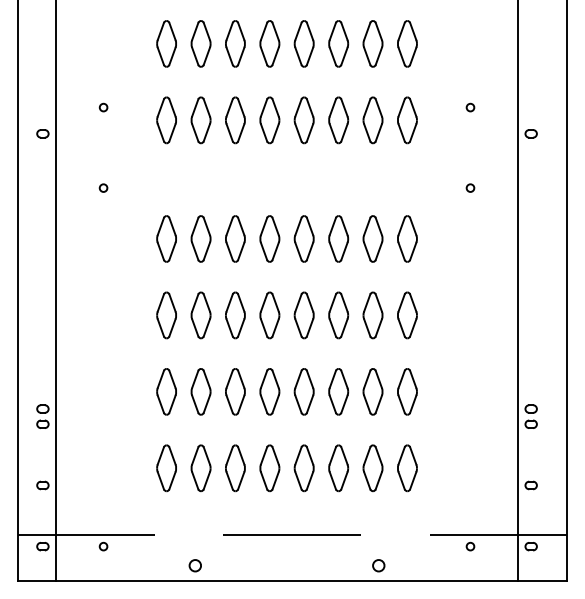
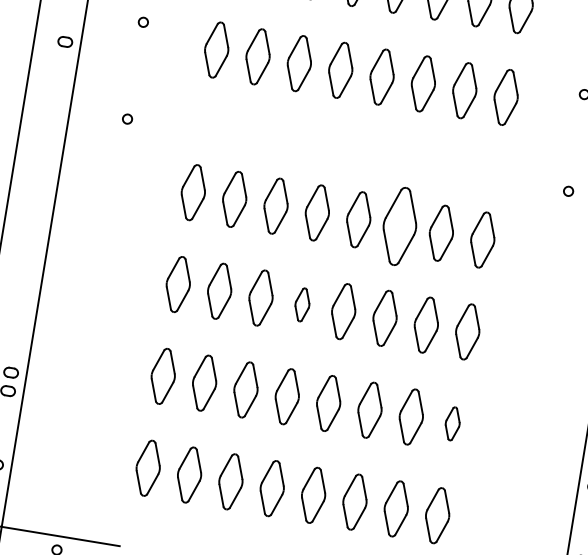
part: (338, 238) -> (400, 225), size x1.4
part: (269, 315) -> (301, 304), size x0.6
part: (407, 391) -> (452, 423), size x0.6

